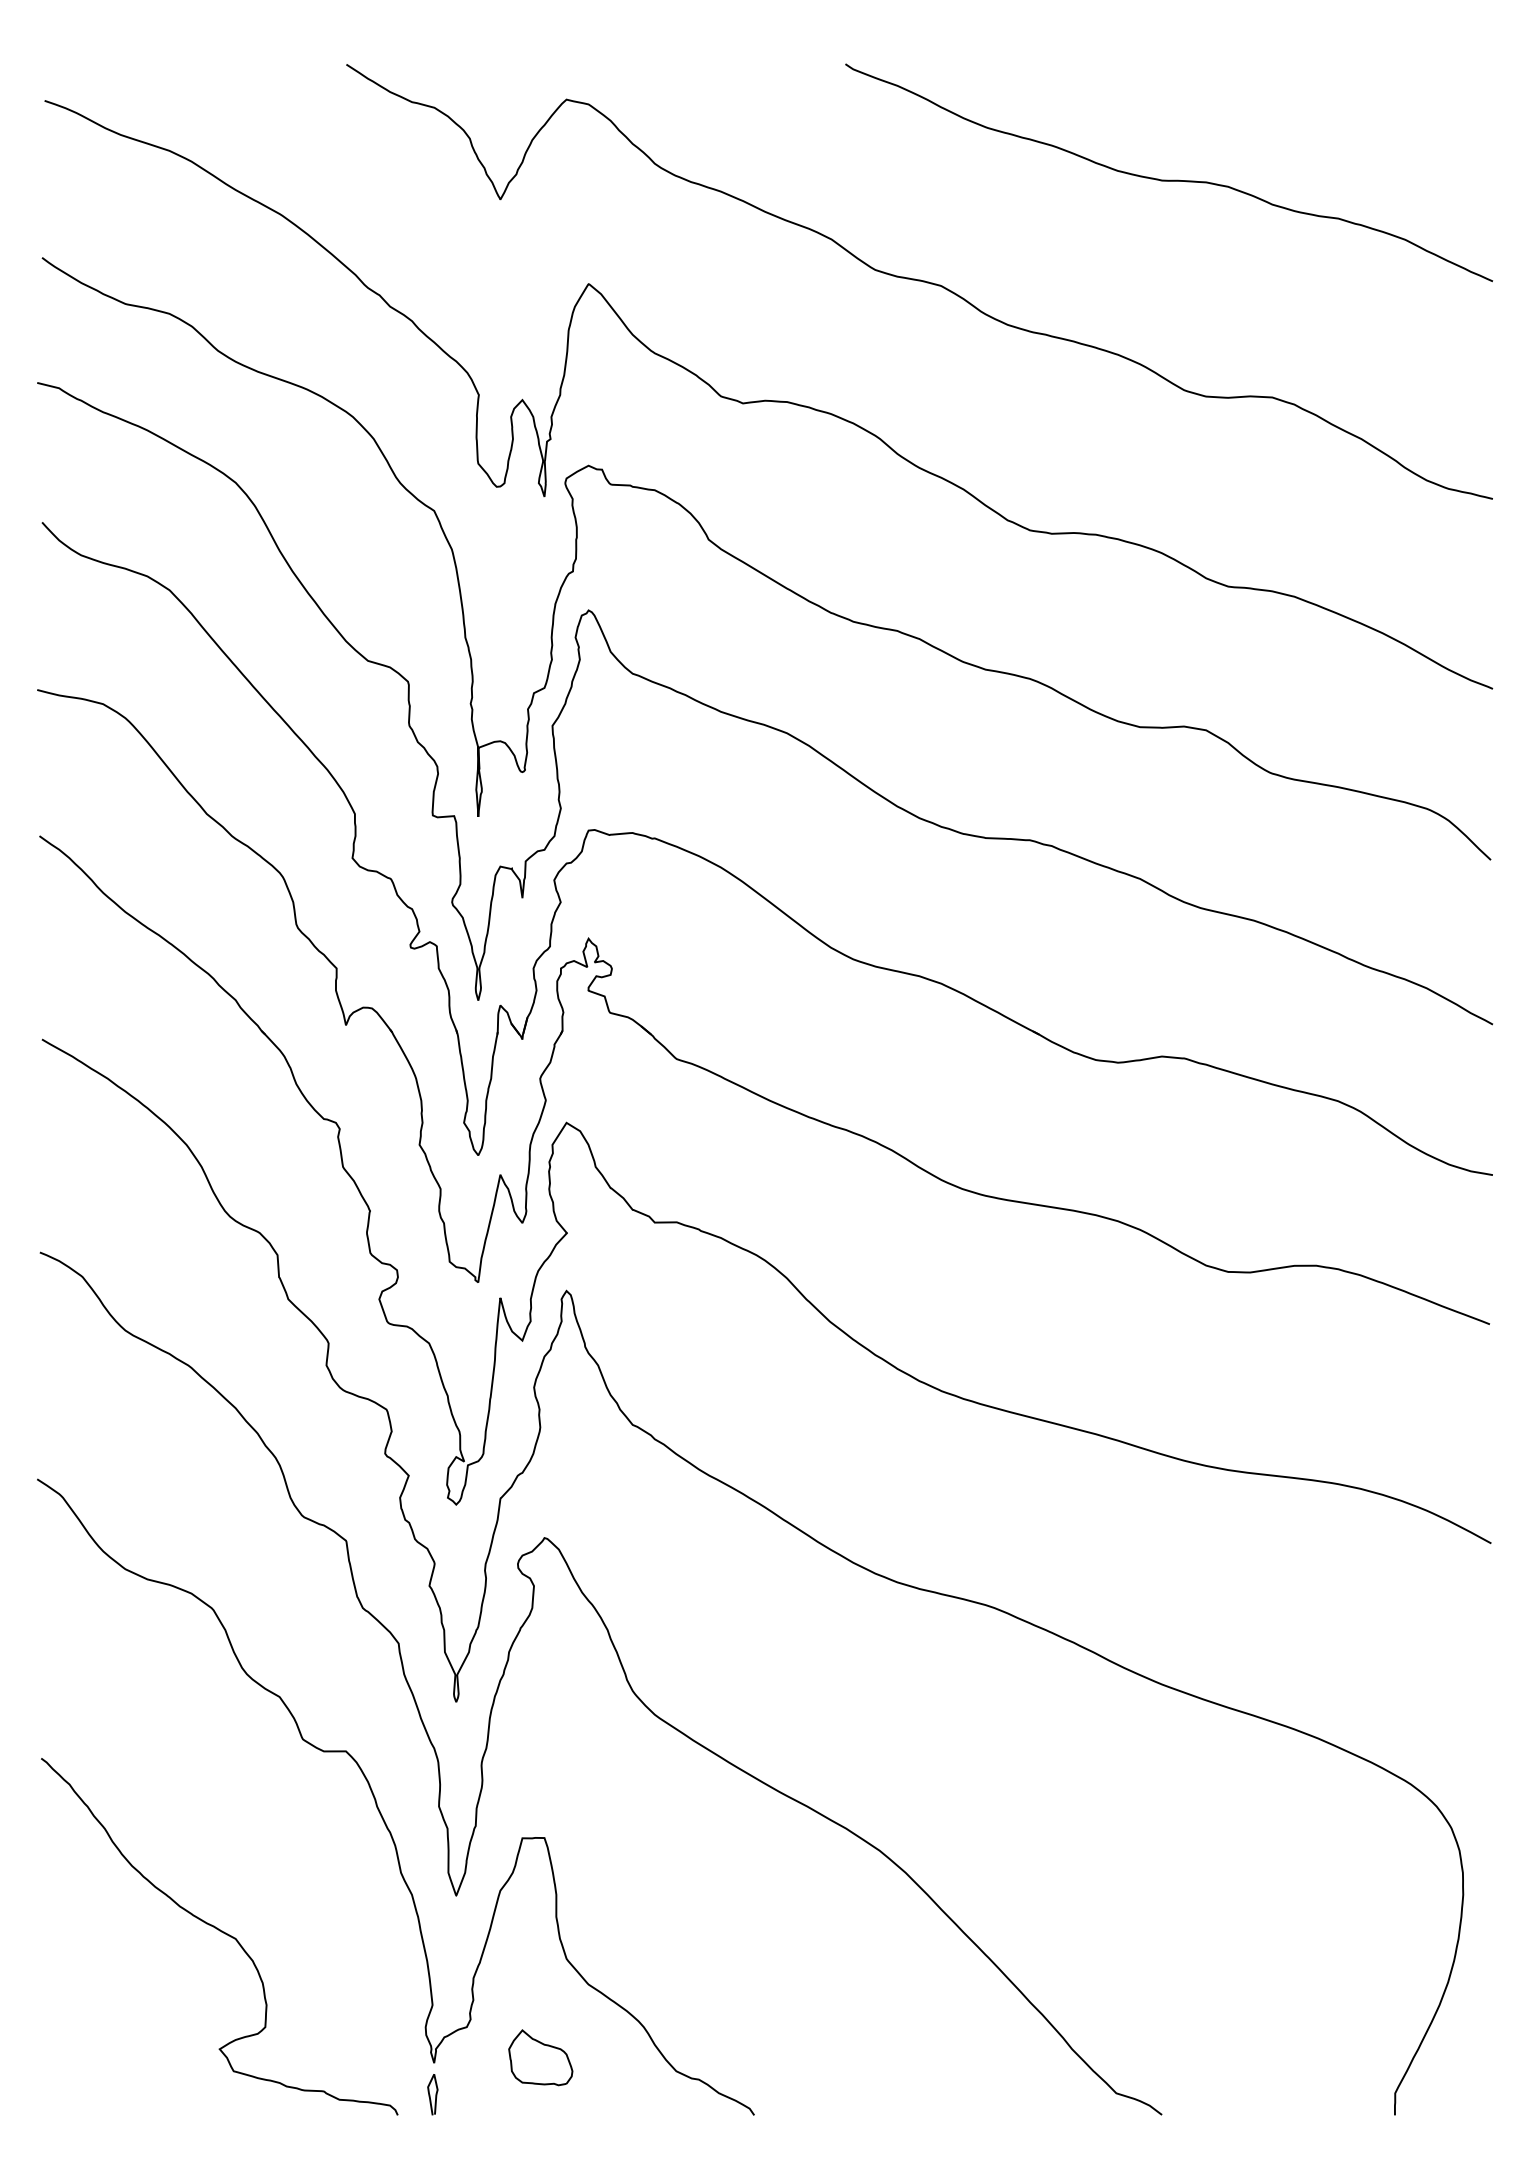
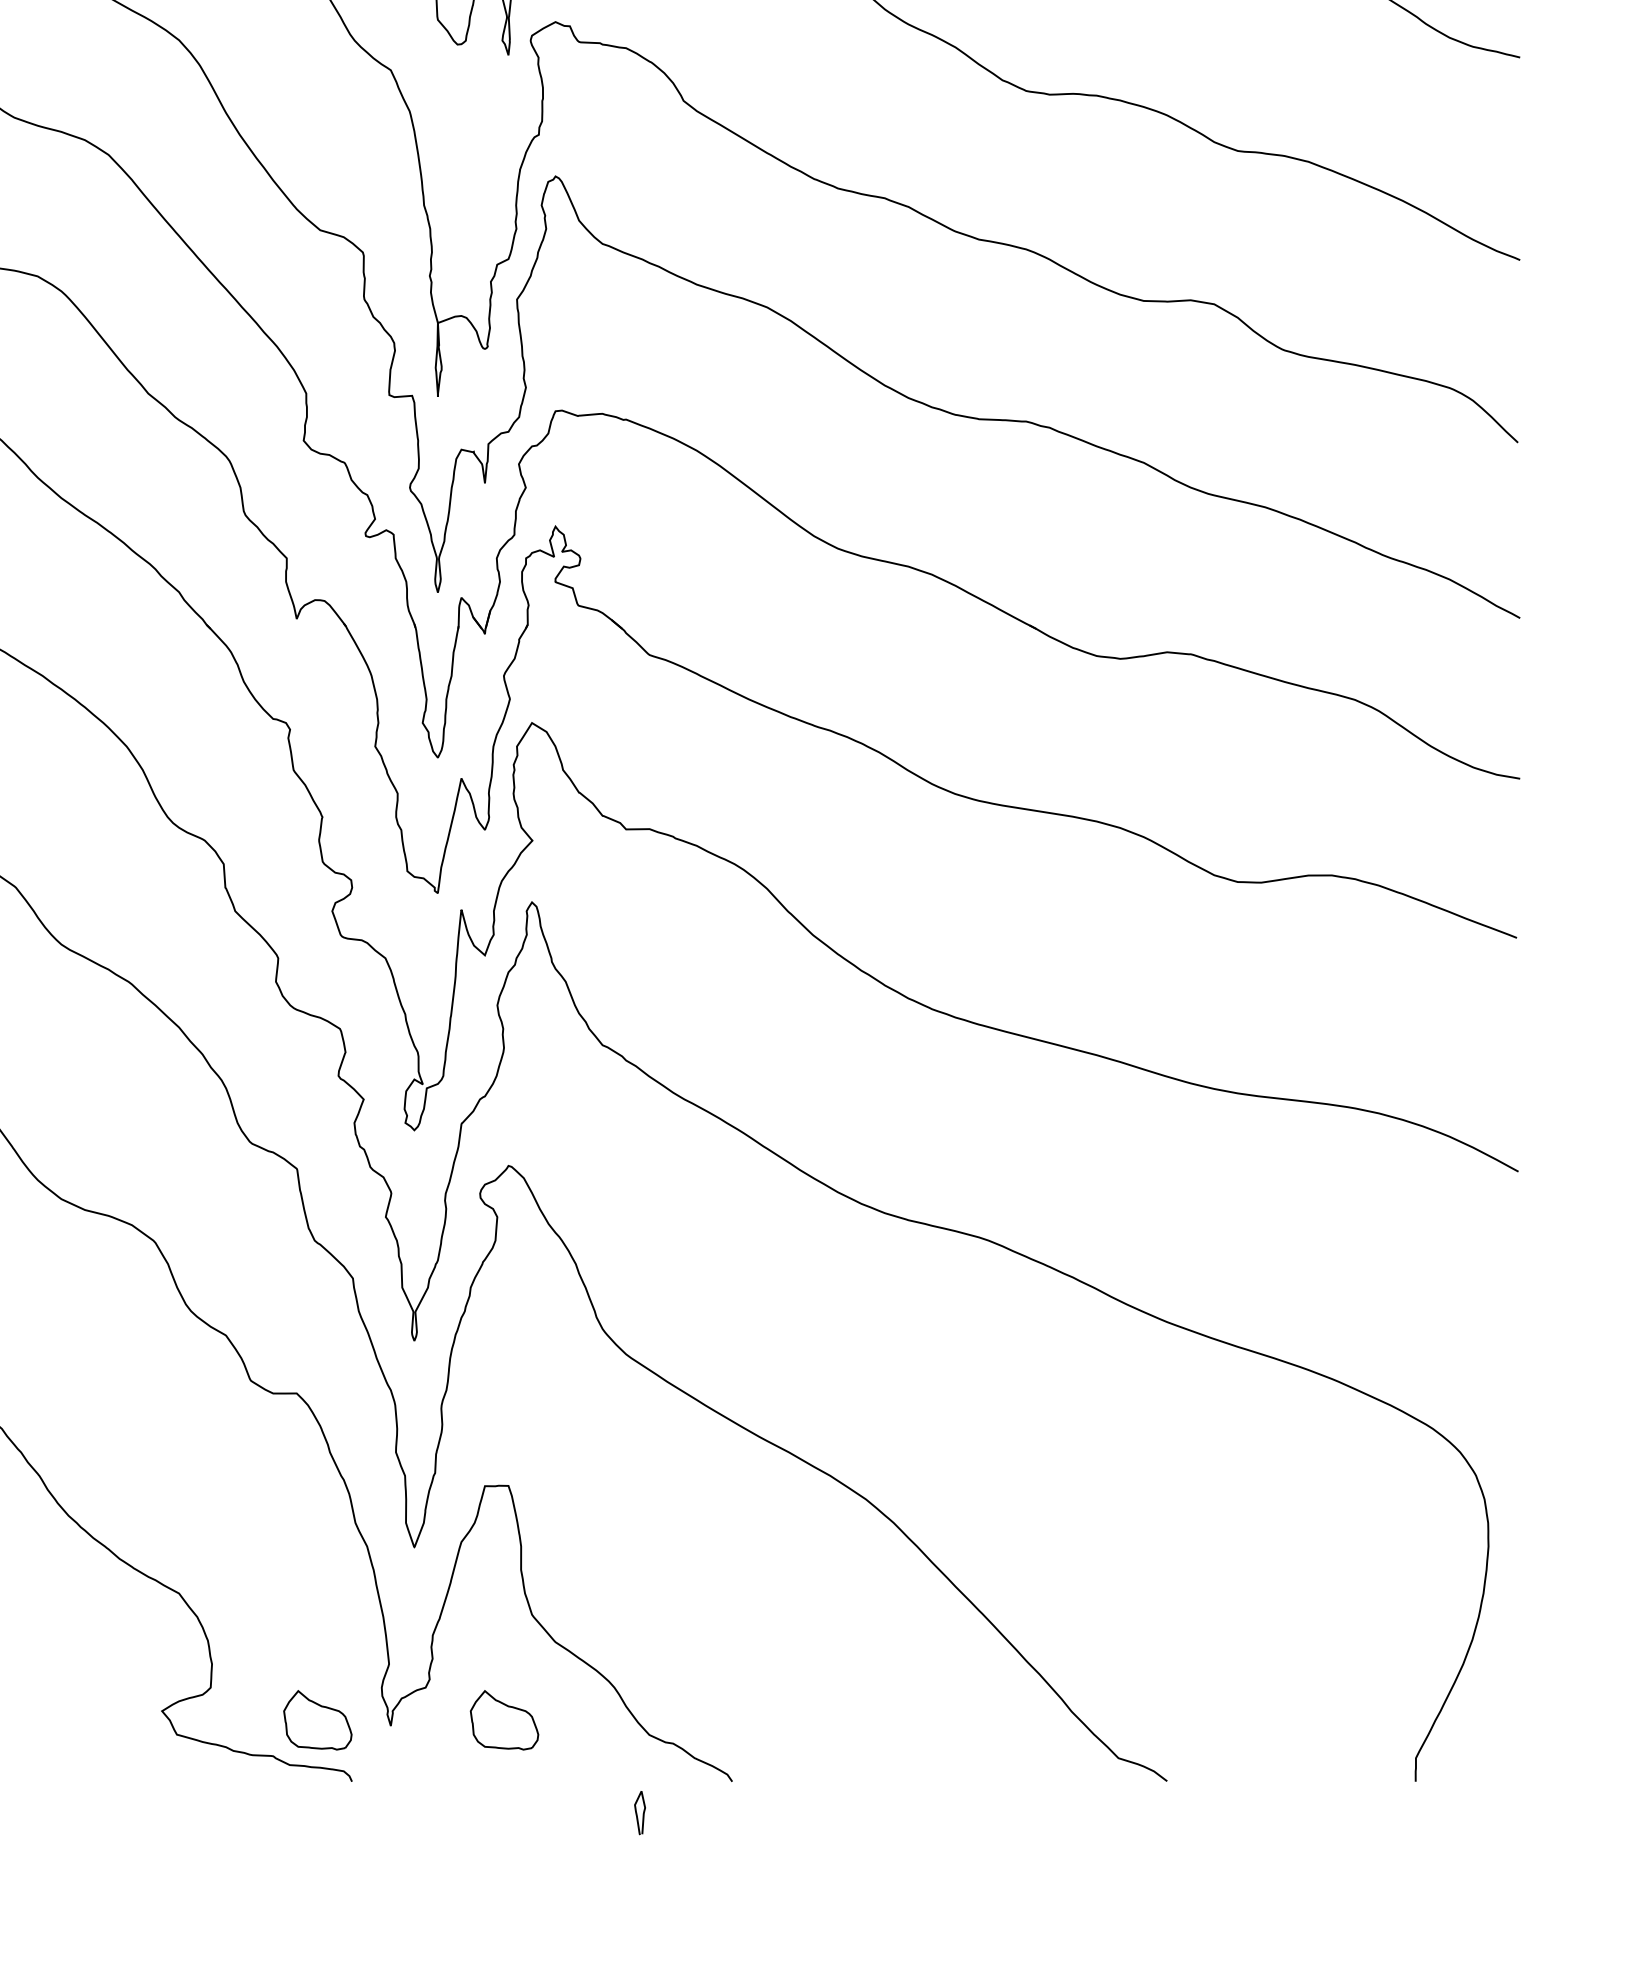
part: (365, 2057) -> (317, 1720), added
curve: (430, 2094) -> (637, 1812), moved

